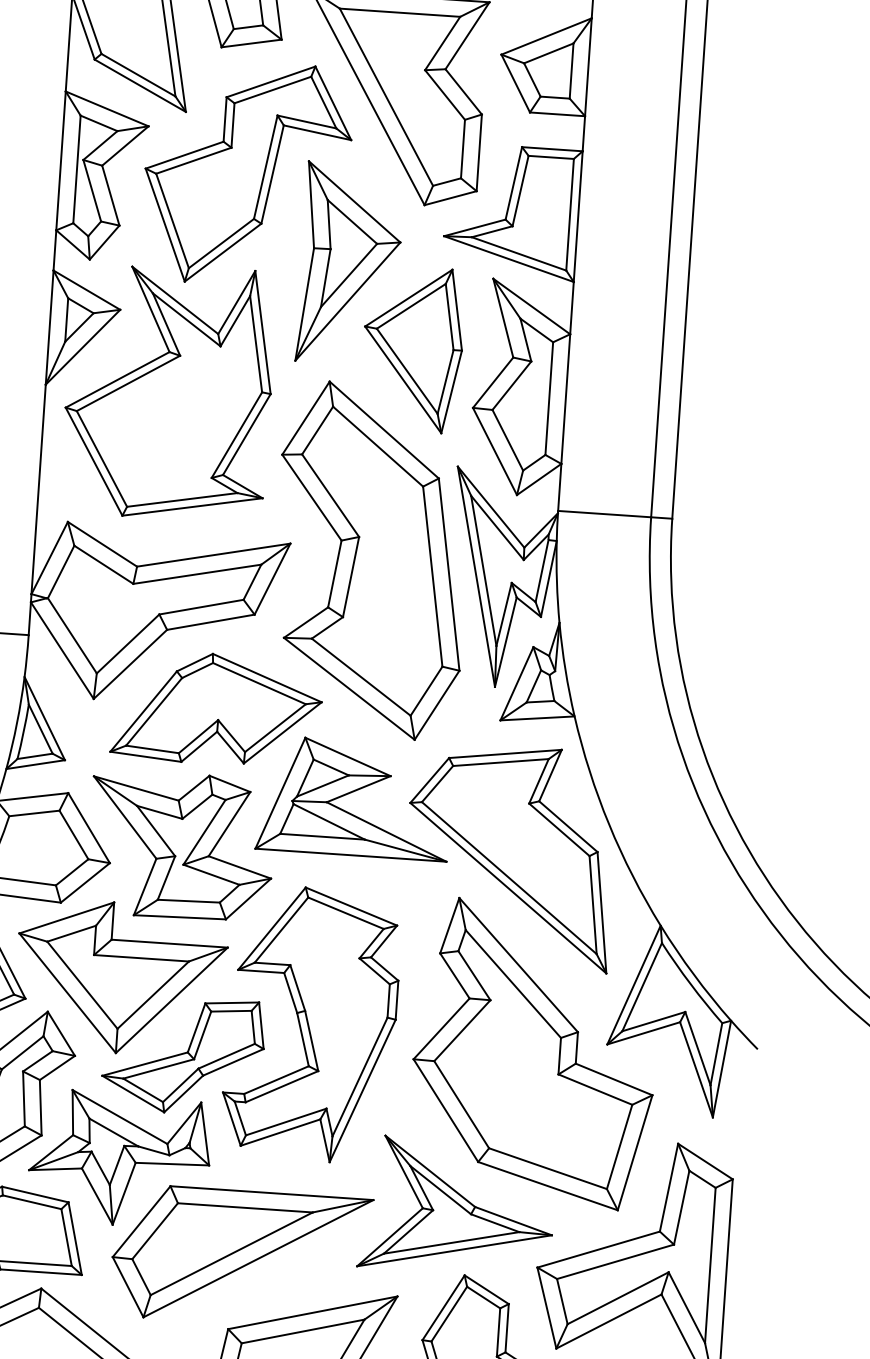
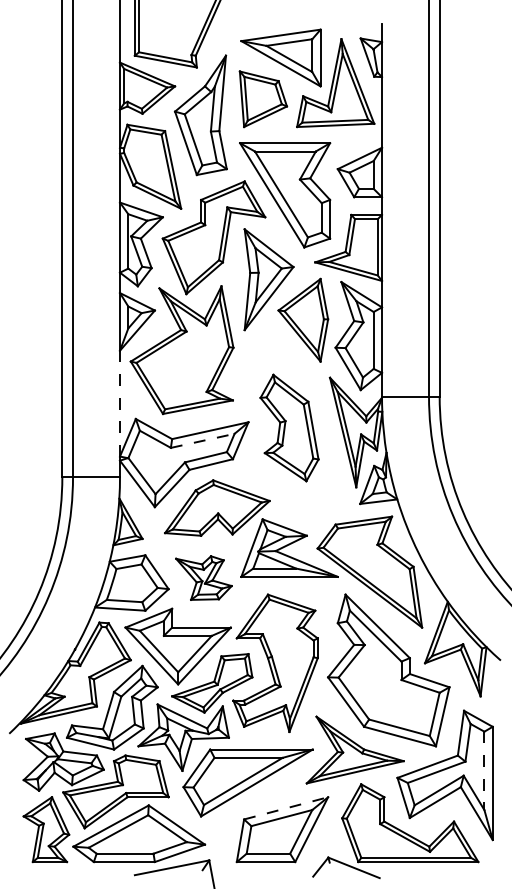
line: (39, 489) -> (120, 403), solid -> dashed
part: (370, 559) -> (289, 427), size x0.6
line: (196, 573) -> (202, 440), solid -> dashed
part: (180, 844) -> (203, 577), size x0.6
line: (710, 1266) -> (484, 771), solid -> dashed
line: (313, 1313) -> (286, 808), solid -> dashed

